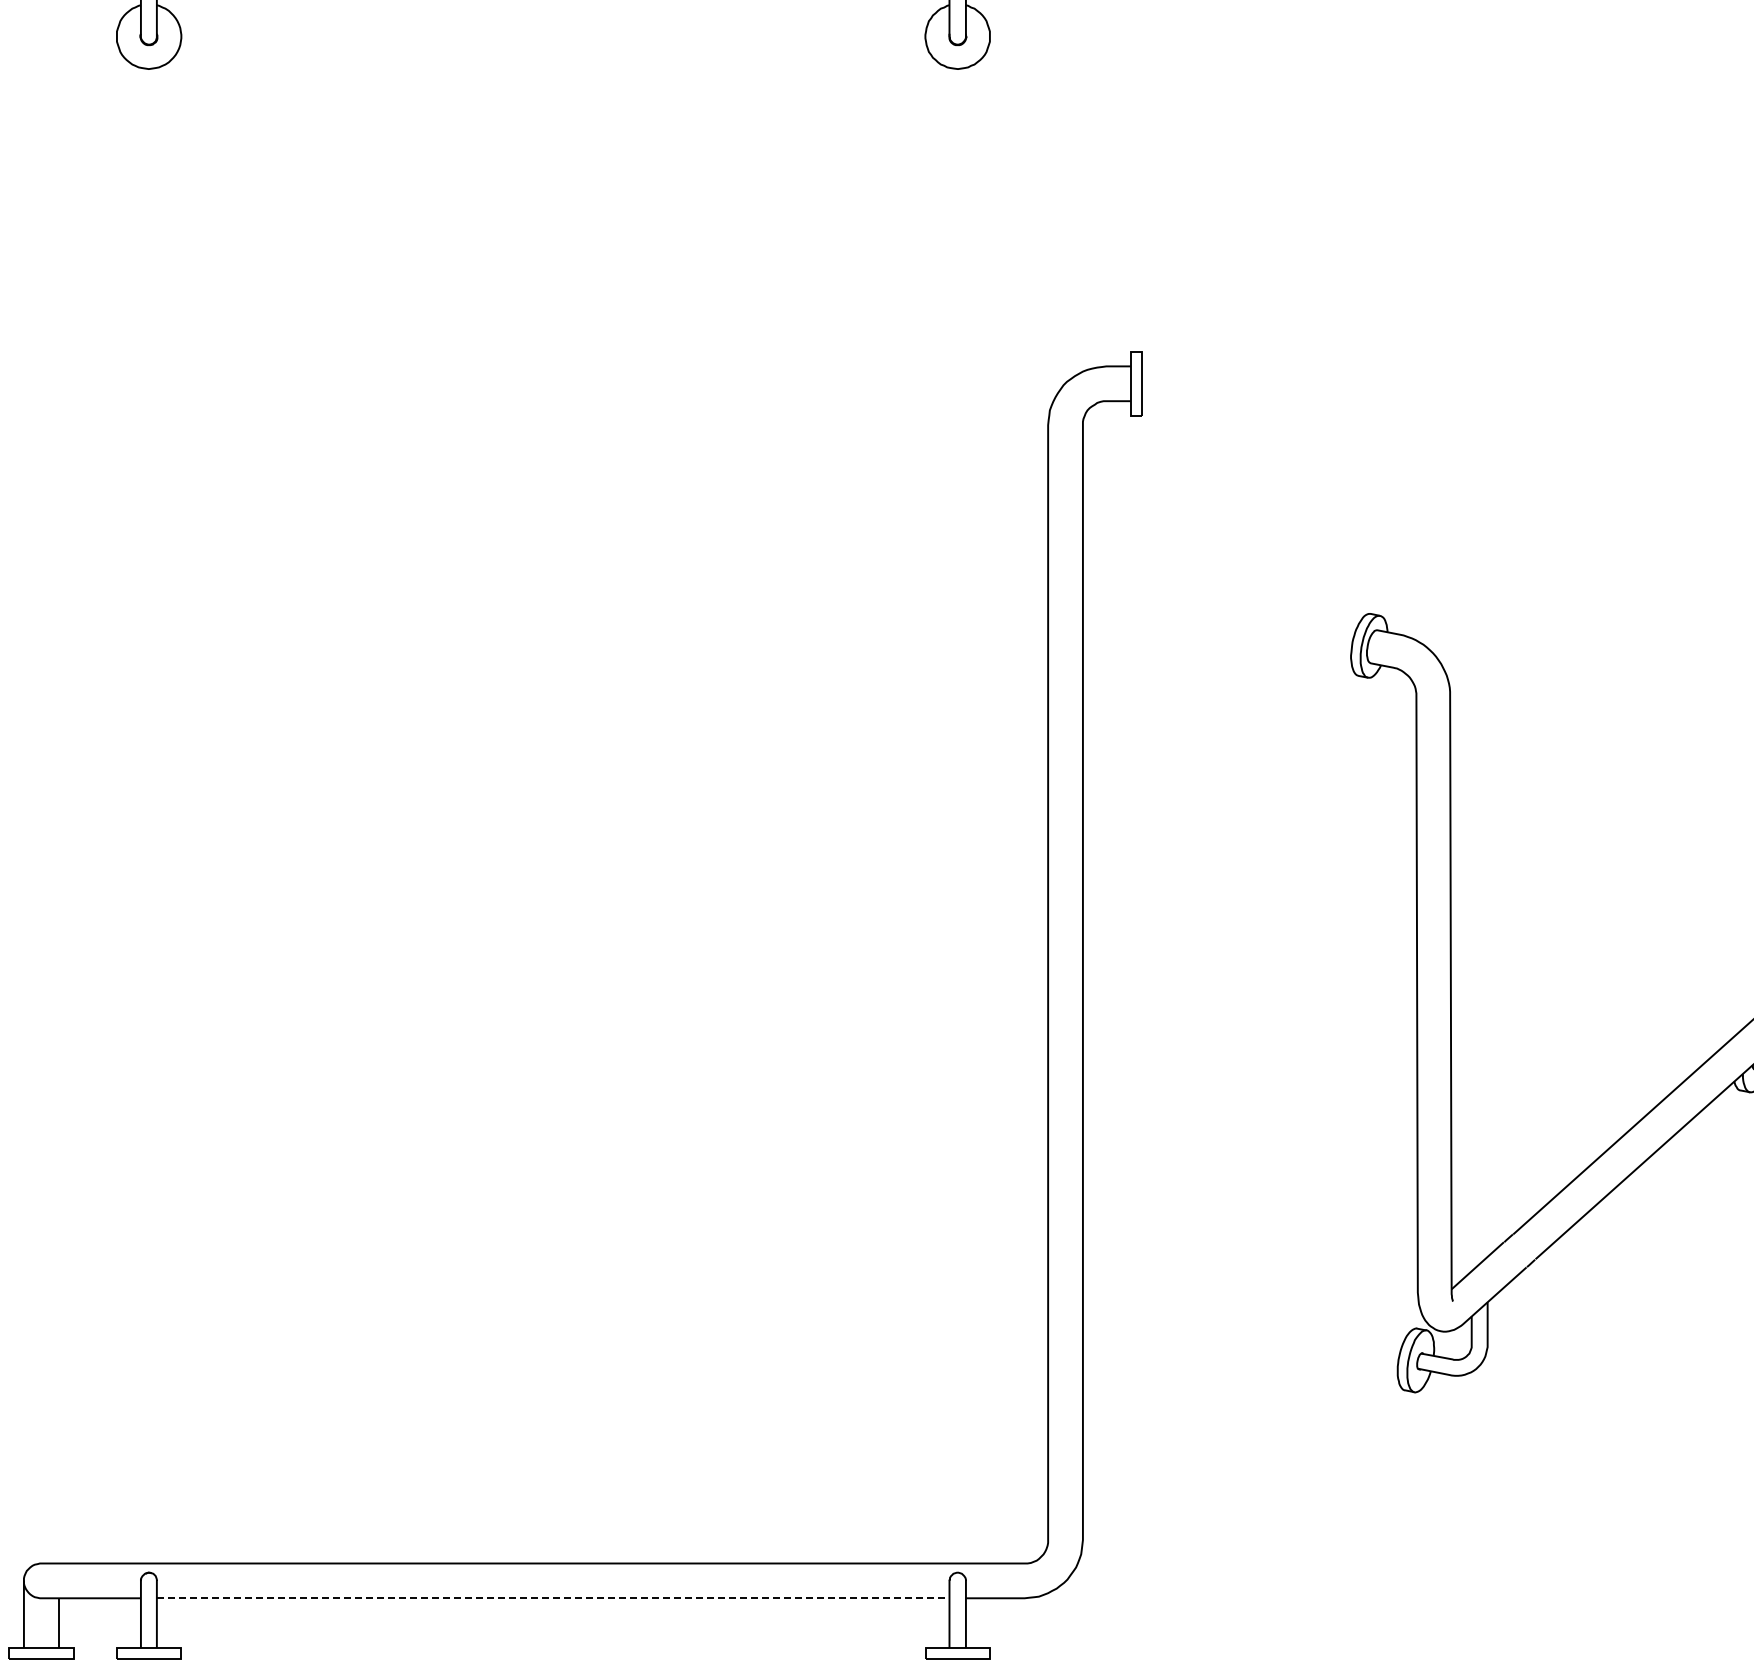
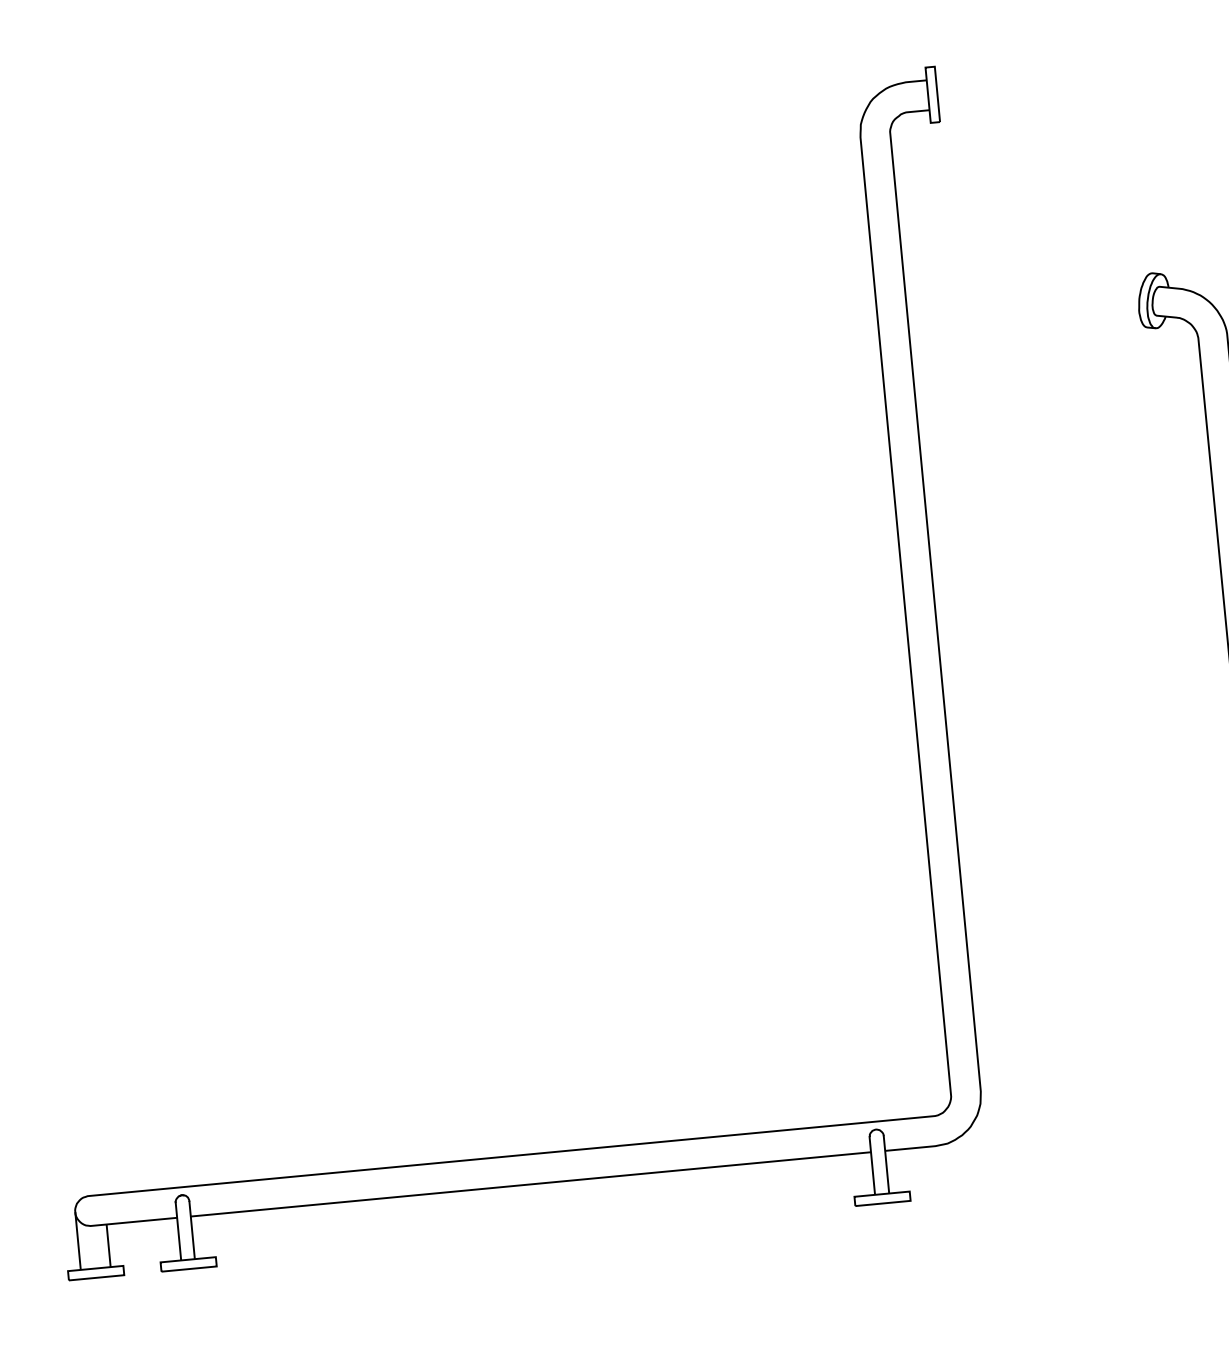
line: (552, 1598) -> (530, 1184), dashed -> solid

